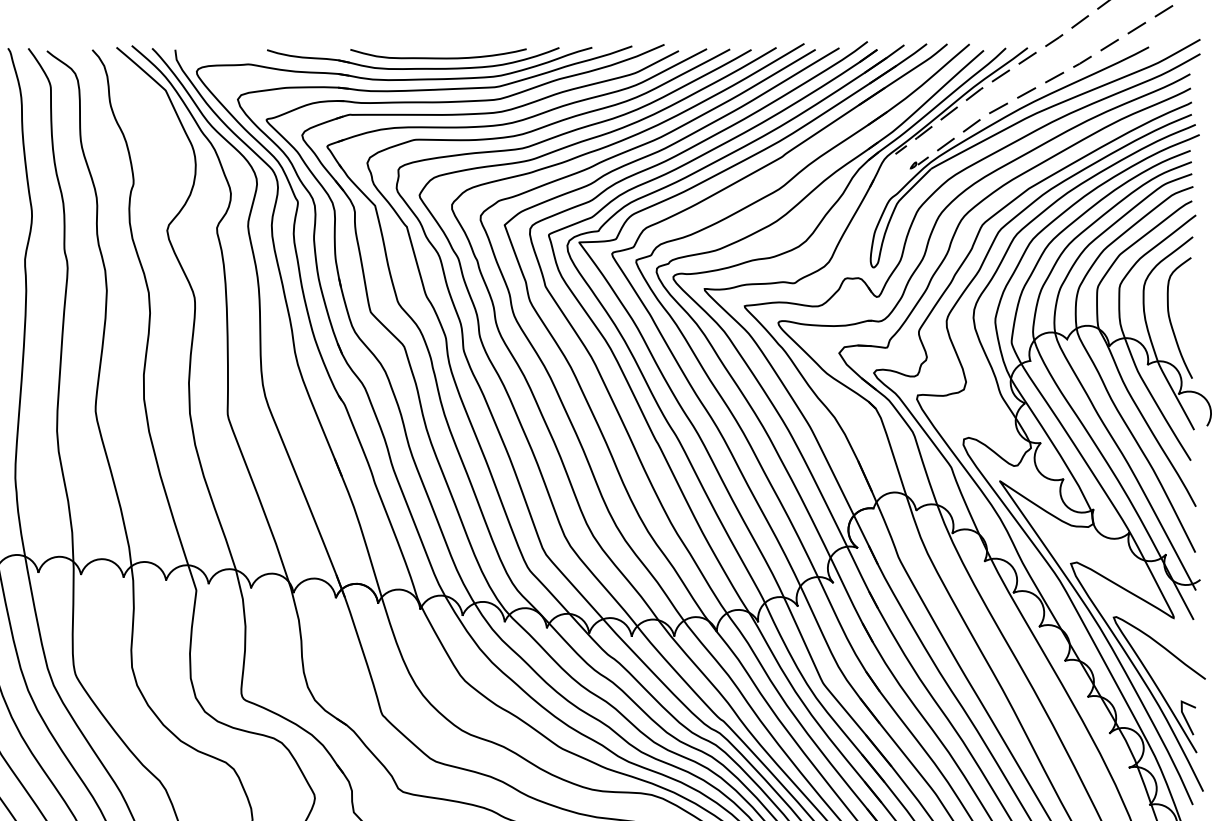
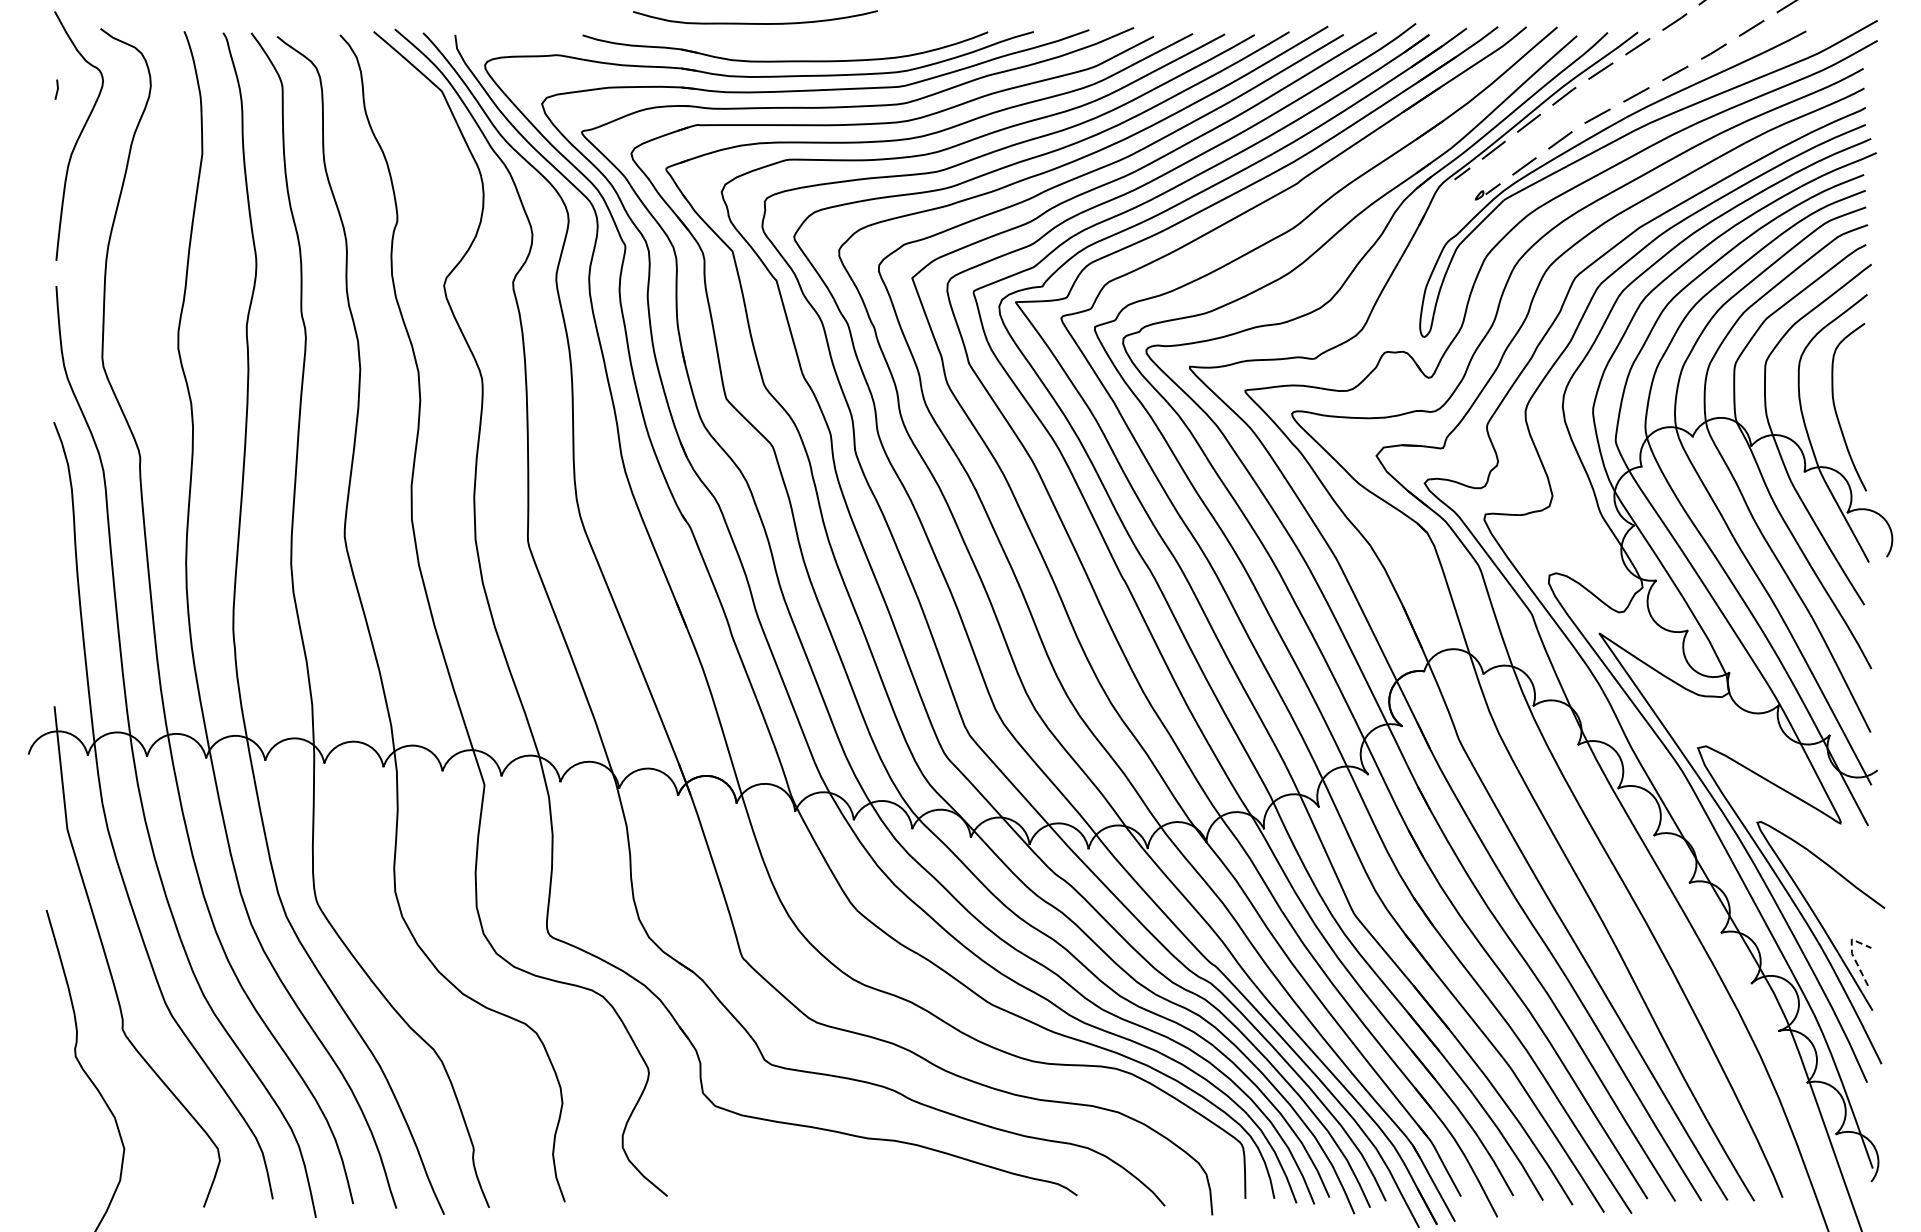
curve: (438, 58) -> (755, 23), moved
line: (1181, 711) -> (1851, 953), solid -> dashed

